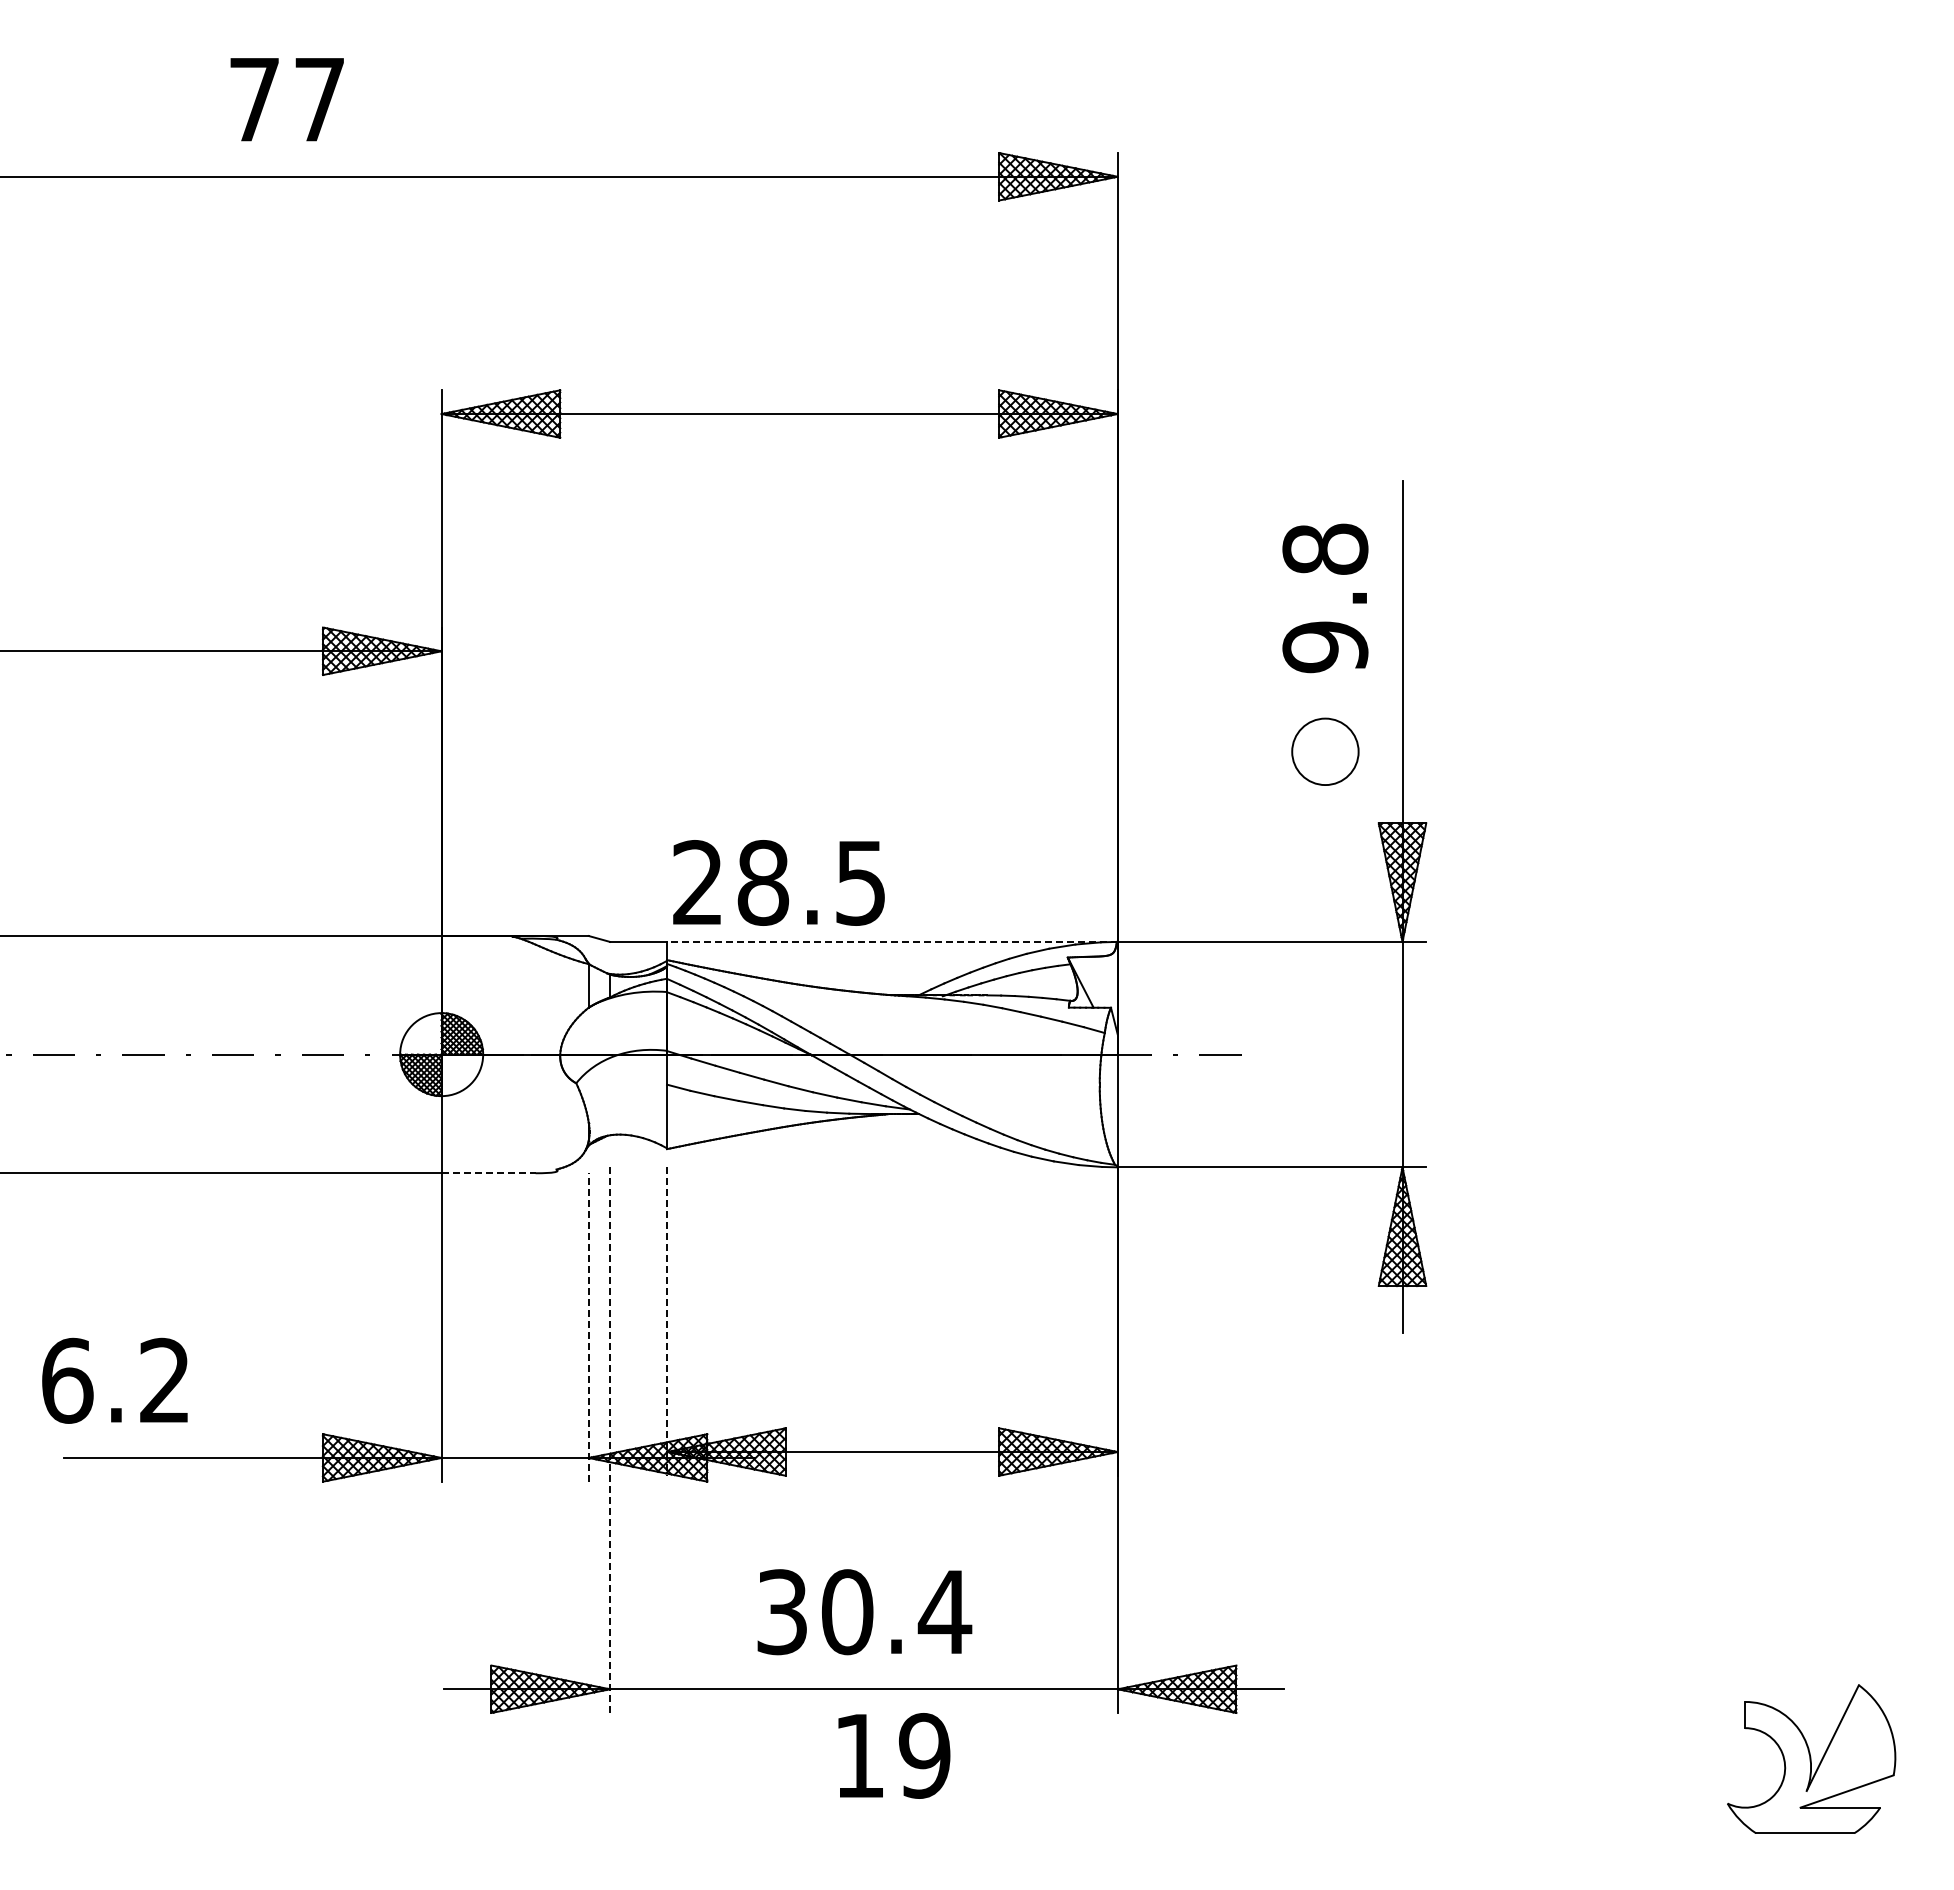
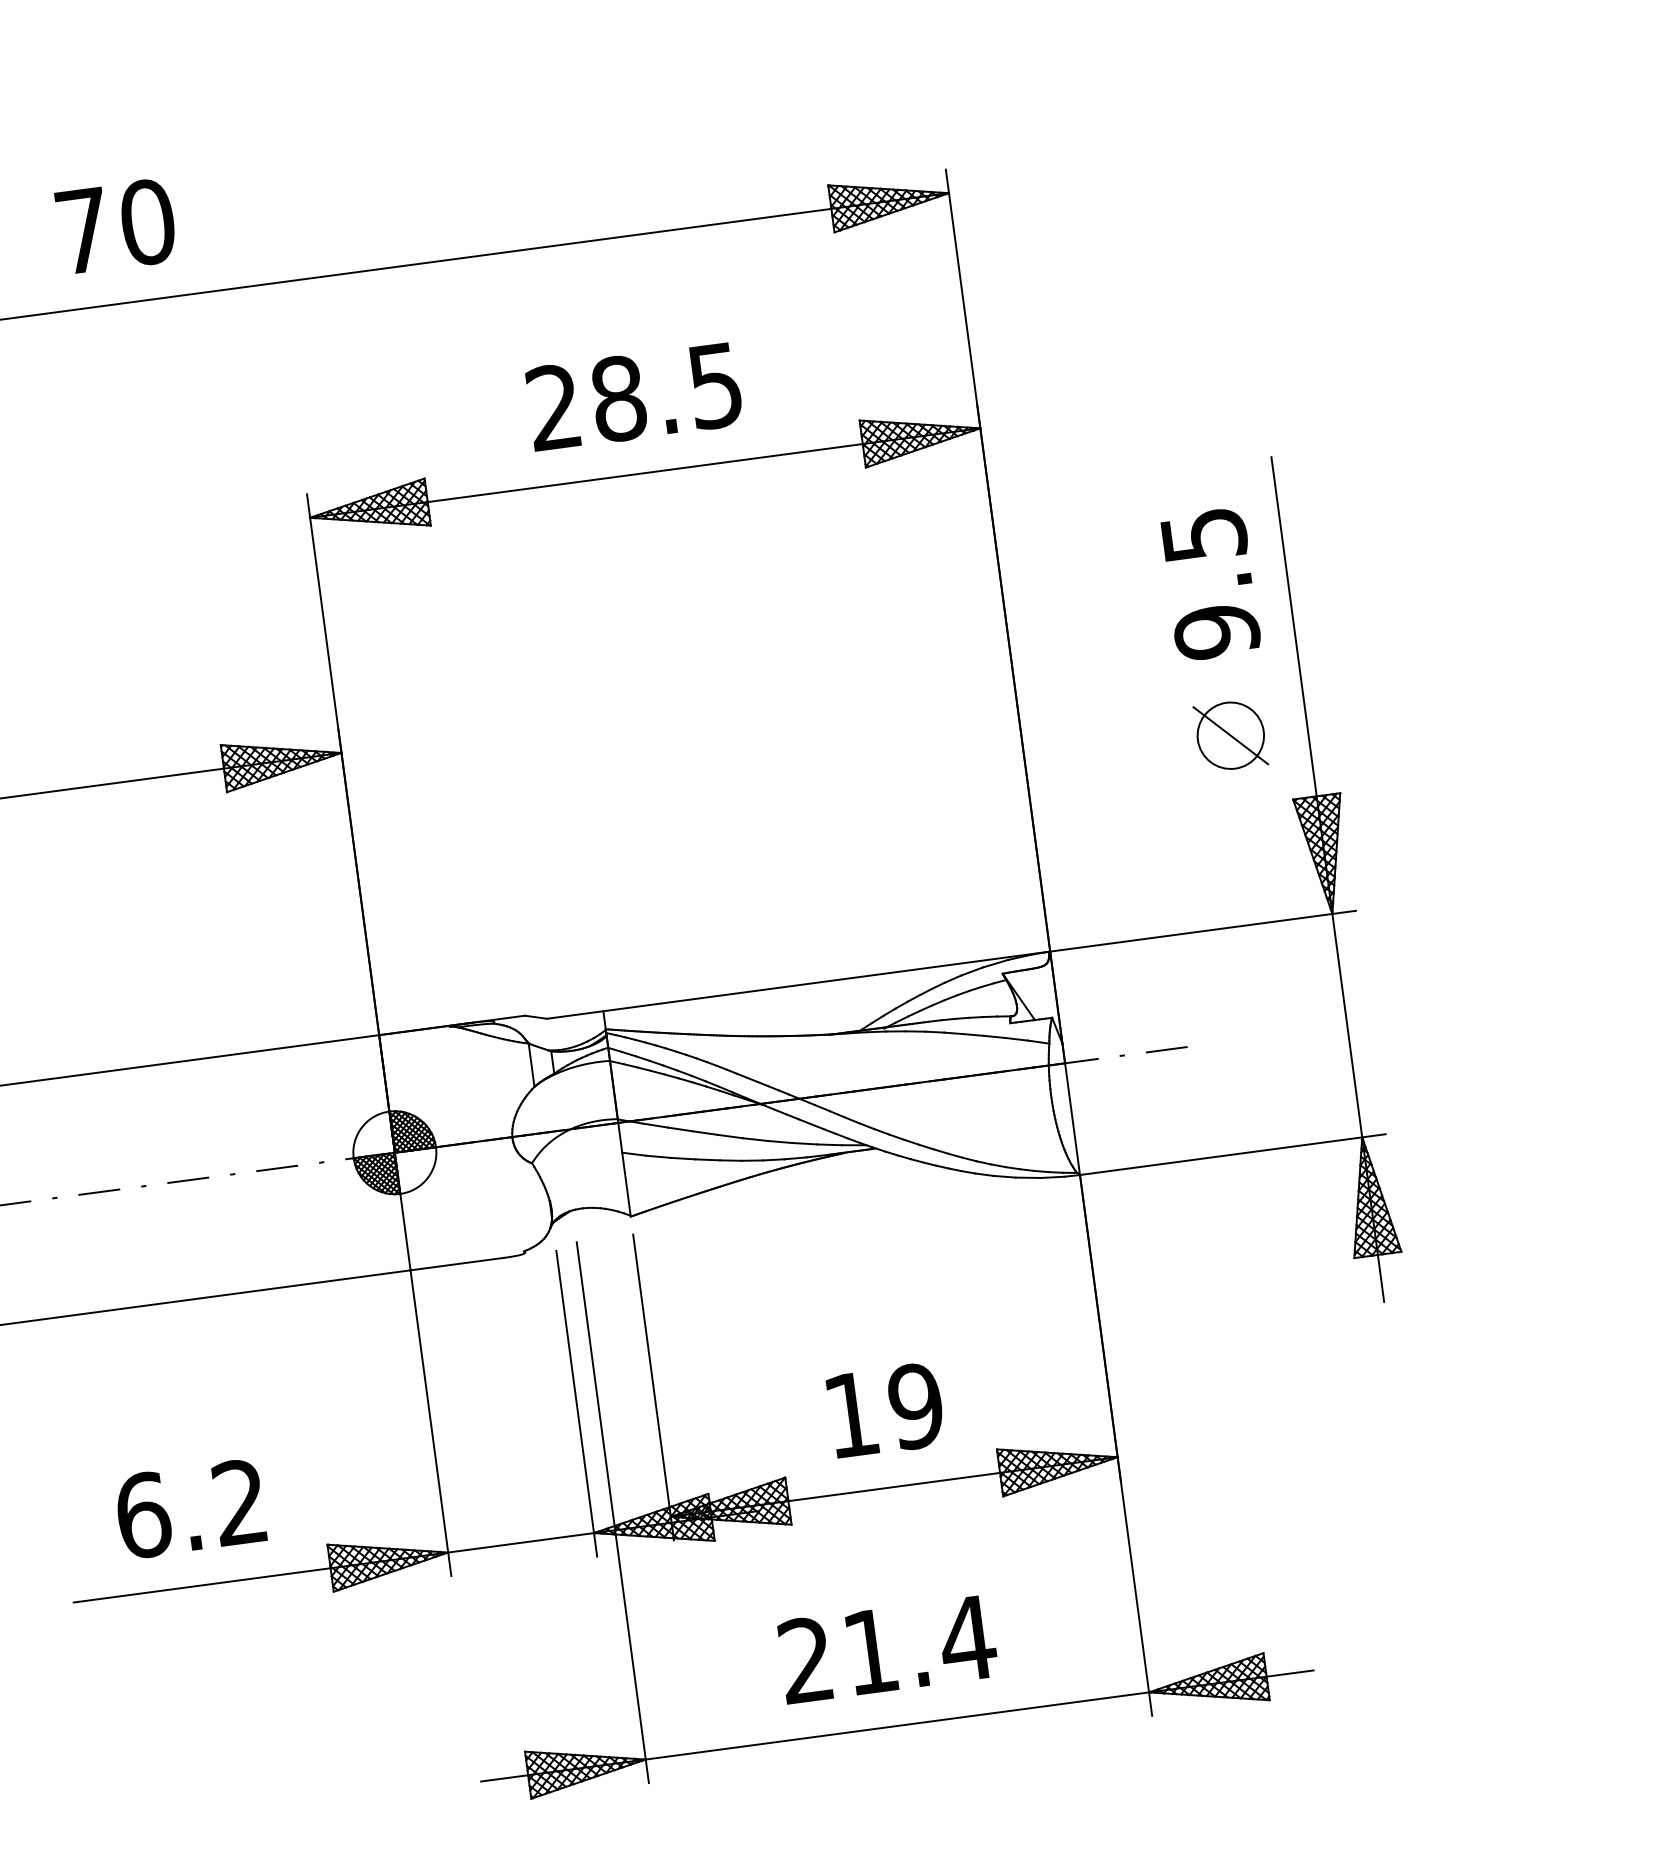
text: (319, 99) -> (147, 222), 77 -> 70
text: (1325, 548) -> (1204, 534), 9.8 -> 9.5
line: (1325, 751) -> (1230, 735), added
text: (778, 882) -> (633, 396), moved
line: (891, 941) -> (825, 981), dashed -> solid
line: (488, 1173) -> (457, 1264), dashed -> solid
line: (667, 1322) -> (654, 1388), dashed -> solid
line: (588, 1326) -> (576, 1402), dashed -> solid
text: (114, 1380) -> (190, 1508), moved
line: (610, 1440) -> (613, 1512), dashed -> solid
text: (815, 1612) -> (839, 1656), 30.4 -> 21.4
text: (894, 1755) -> (886, 1409), moved

